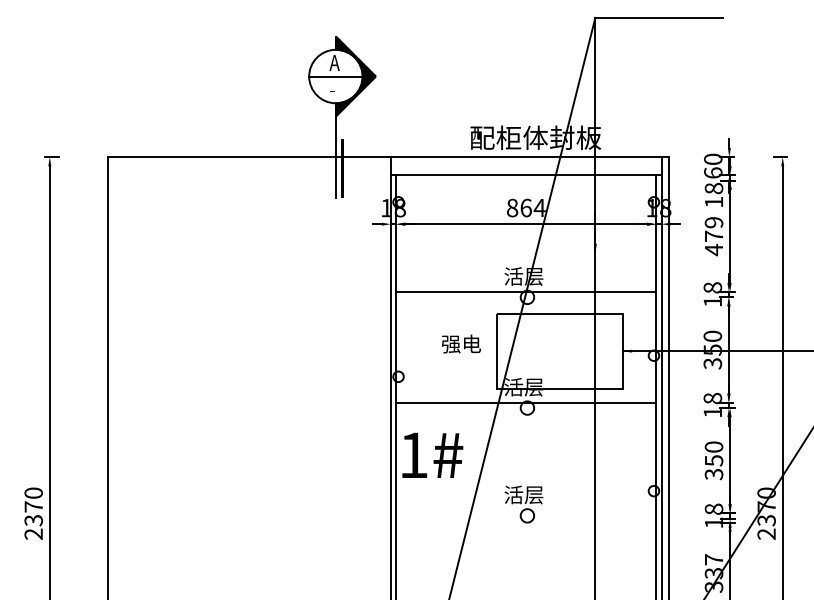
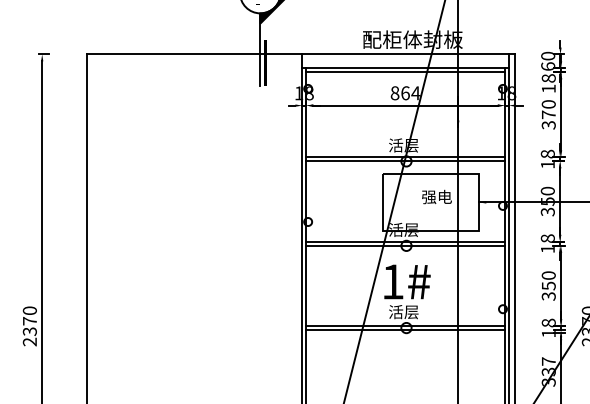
line: (526, 180) -> (405, 72), added
text: (713, 236) -> (548, 114), 479 -> 370
line: (526, 297) -> (405, 161), added
text: (461, 343) -> (437, 196), moved
line: (526, 408) -> (405, 246), added
text: (432, 454) -> (407, 281), moved
line: (526, 513) -> (405, 326), added
line: (526, 518) -> (405, 330), added

